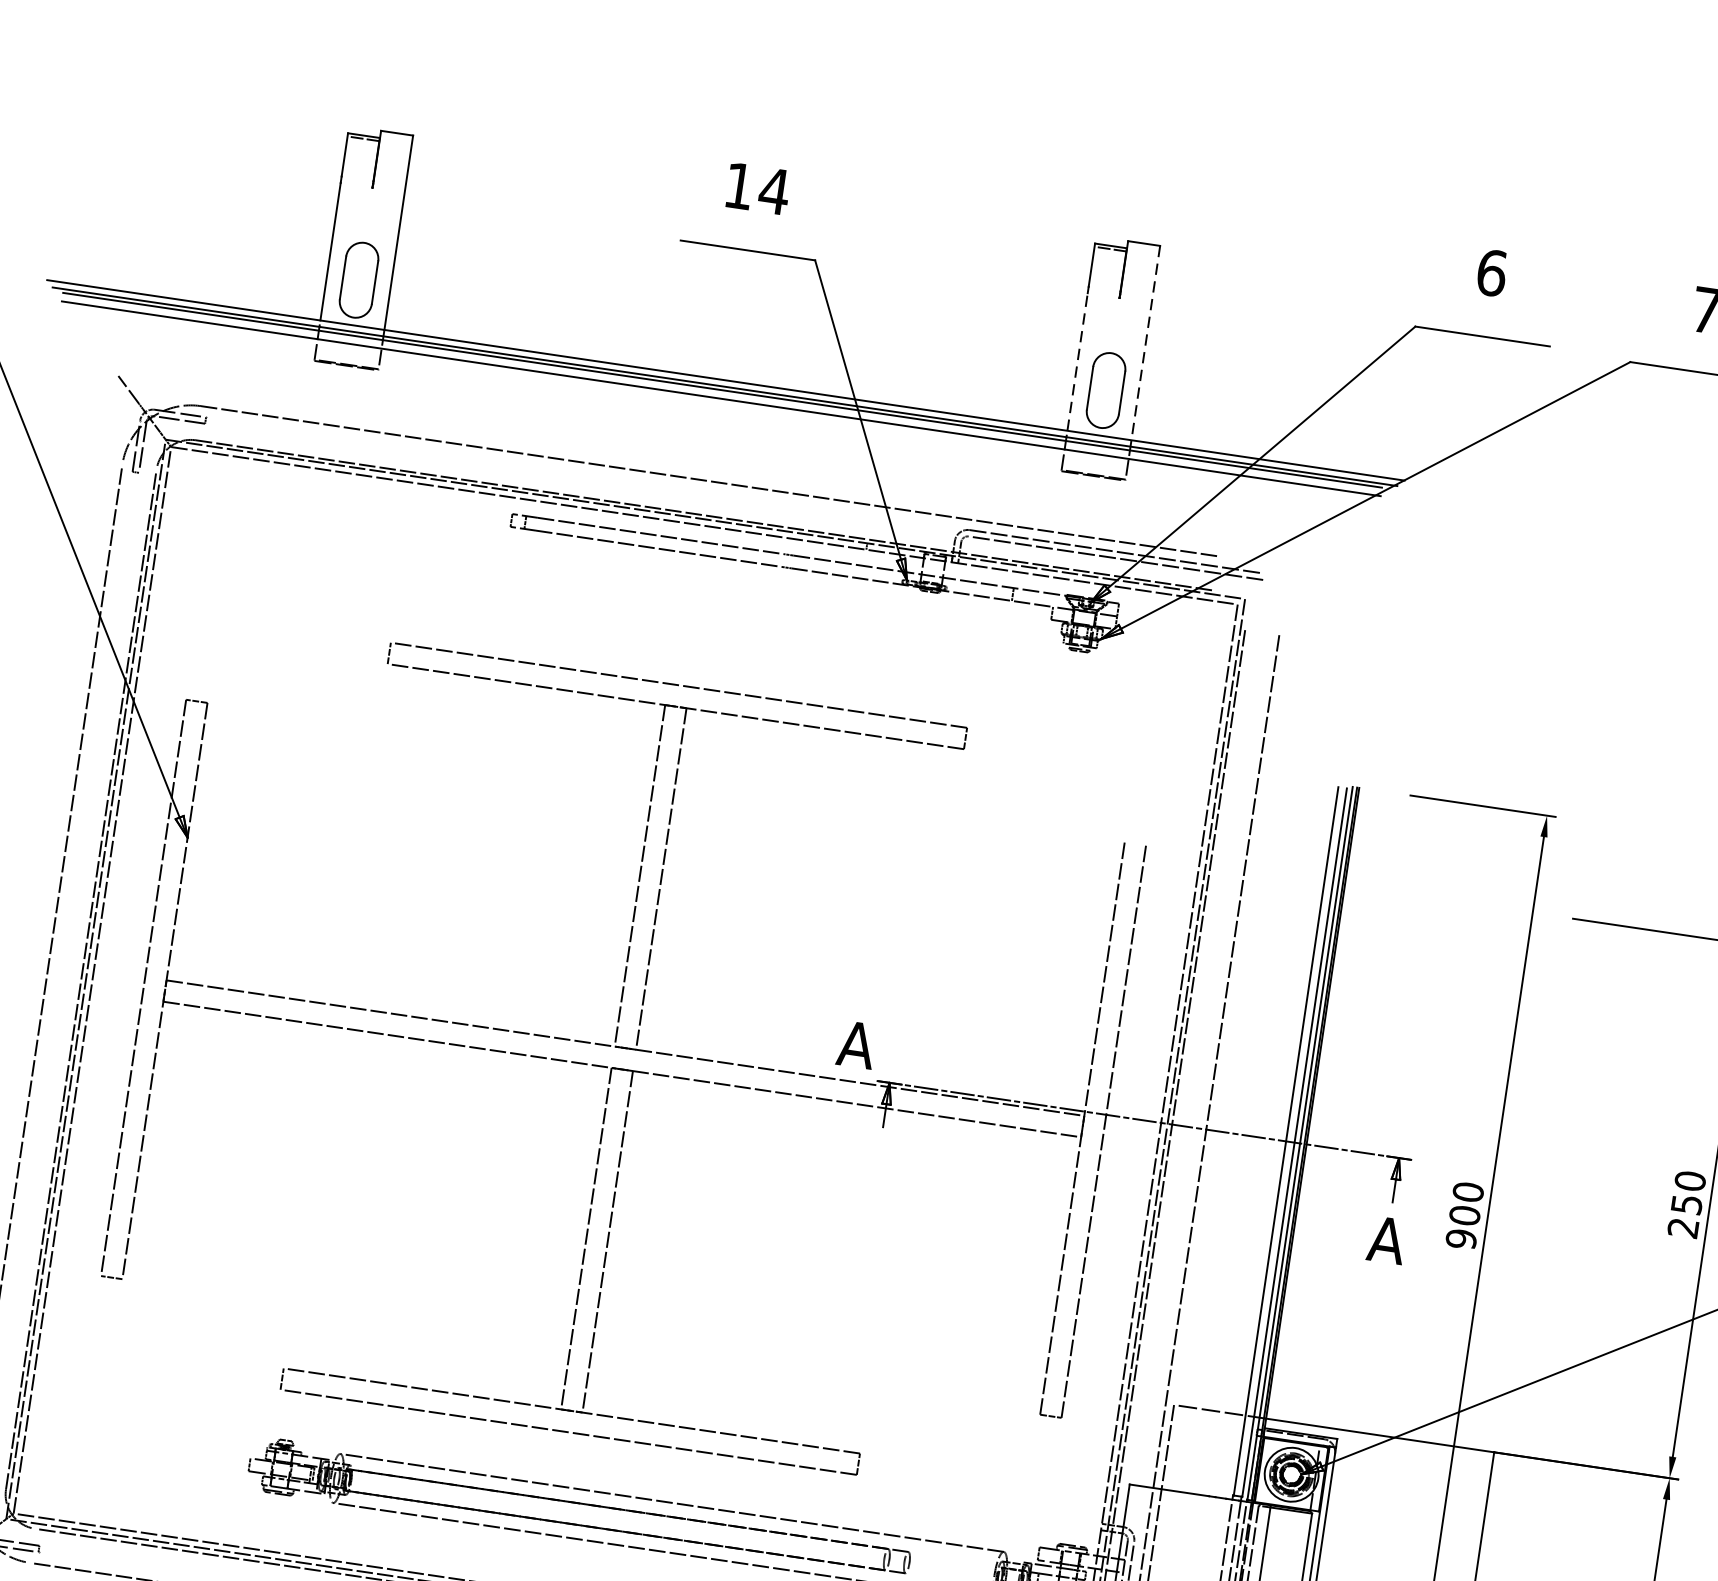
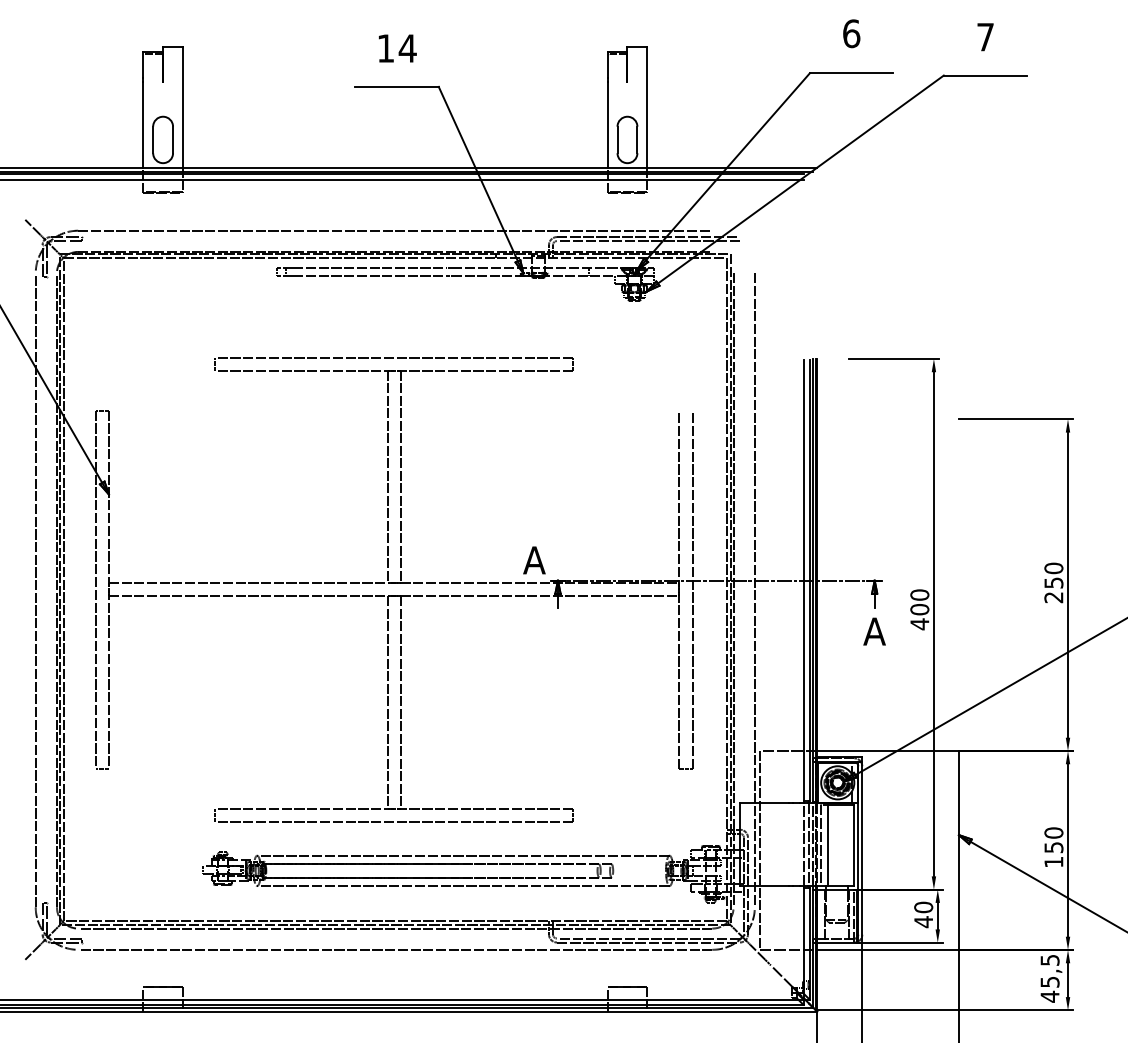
line: (1145, 344) -> (647, 108), dashed -> solid
line: (1077, 362) -> (607, 125), dashed -> solid
text: (1460, 1239) -> (919, 624), 900 -> 400

